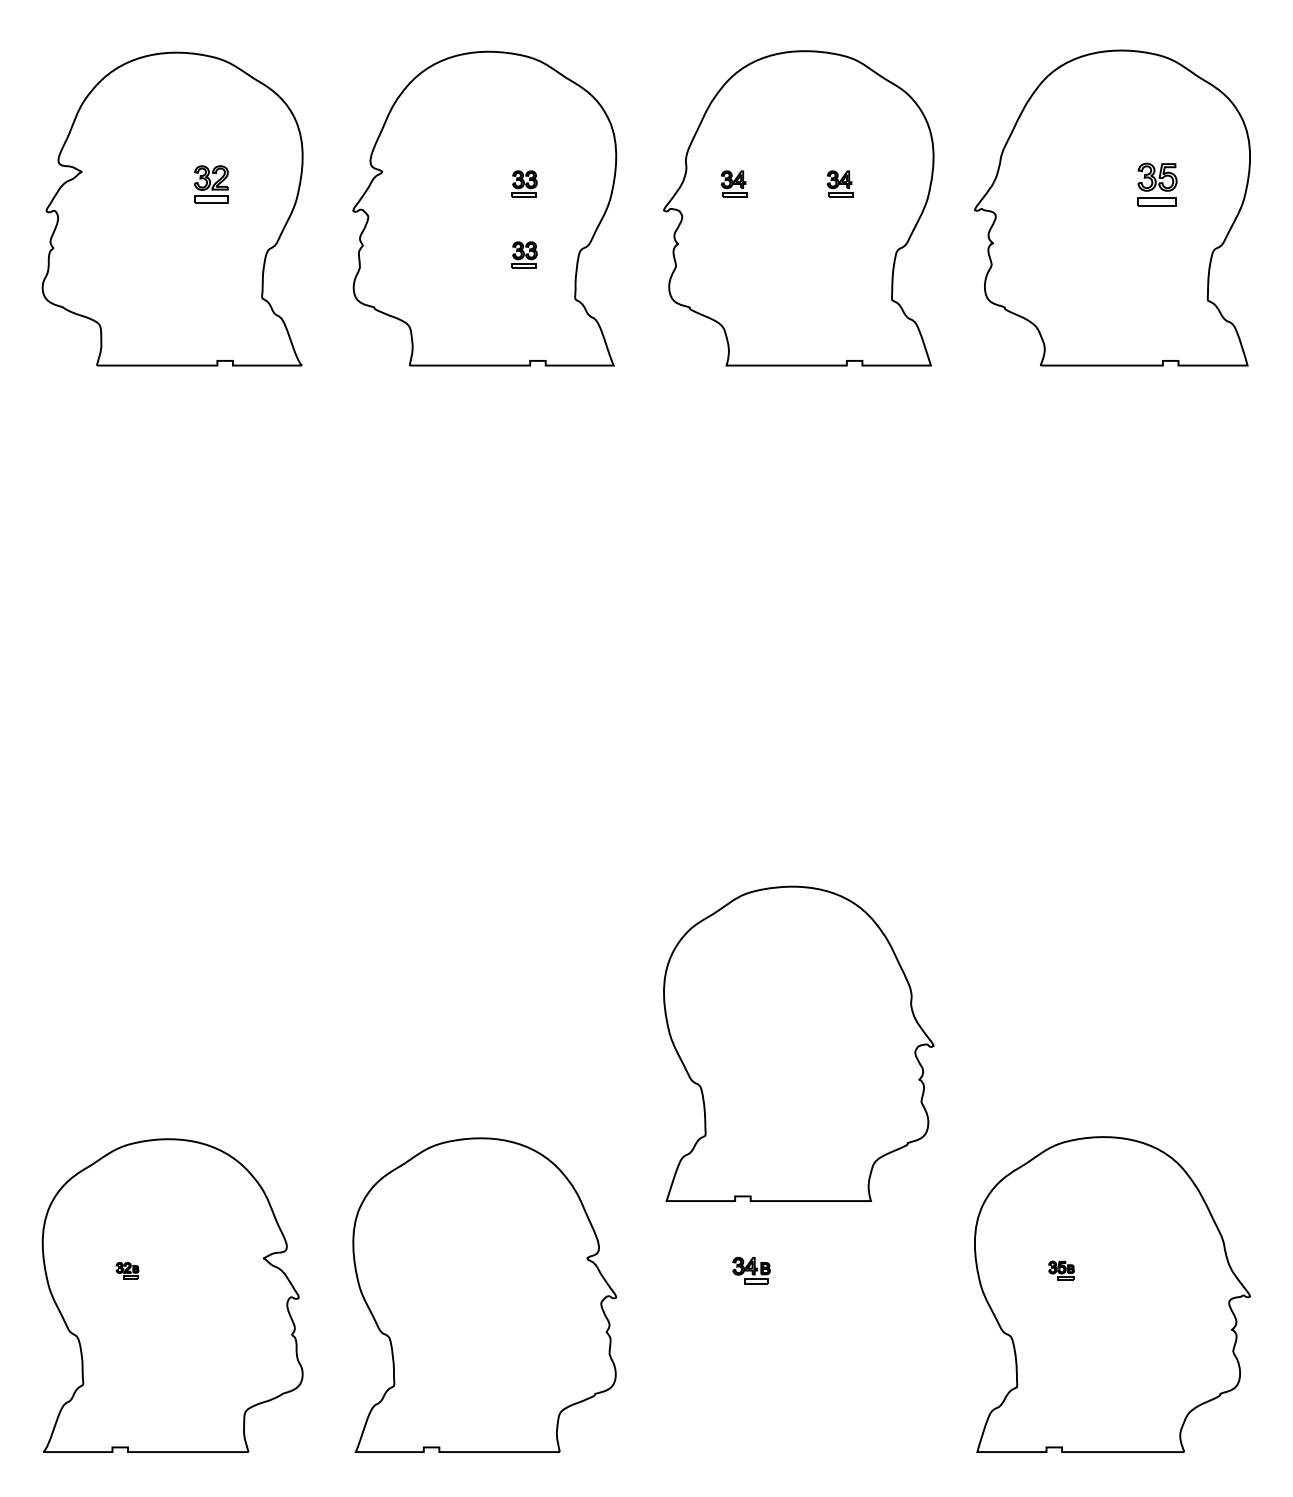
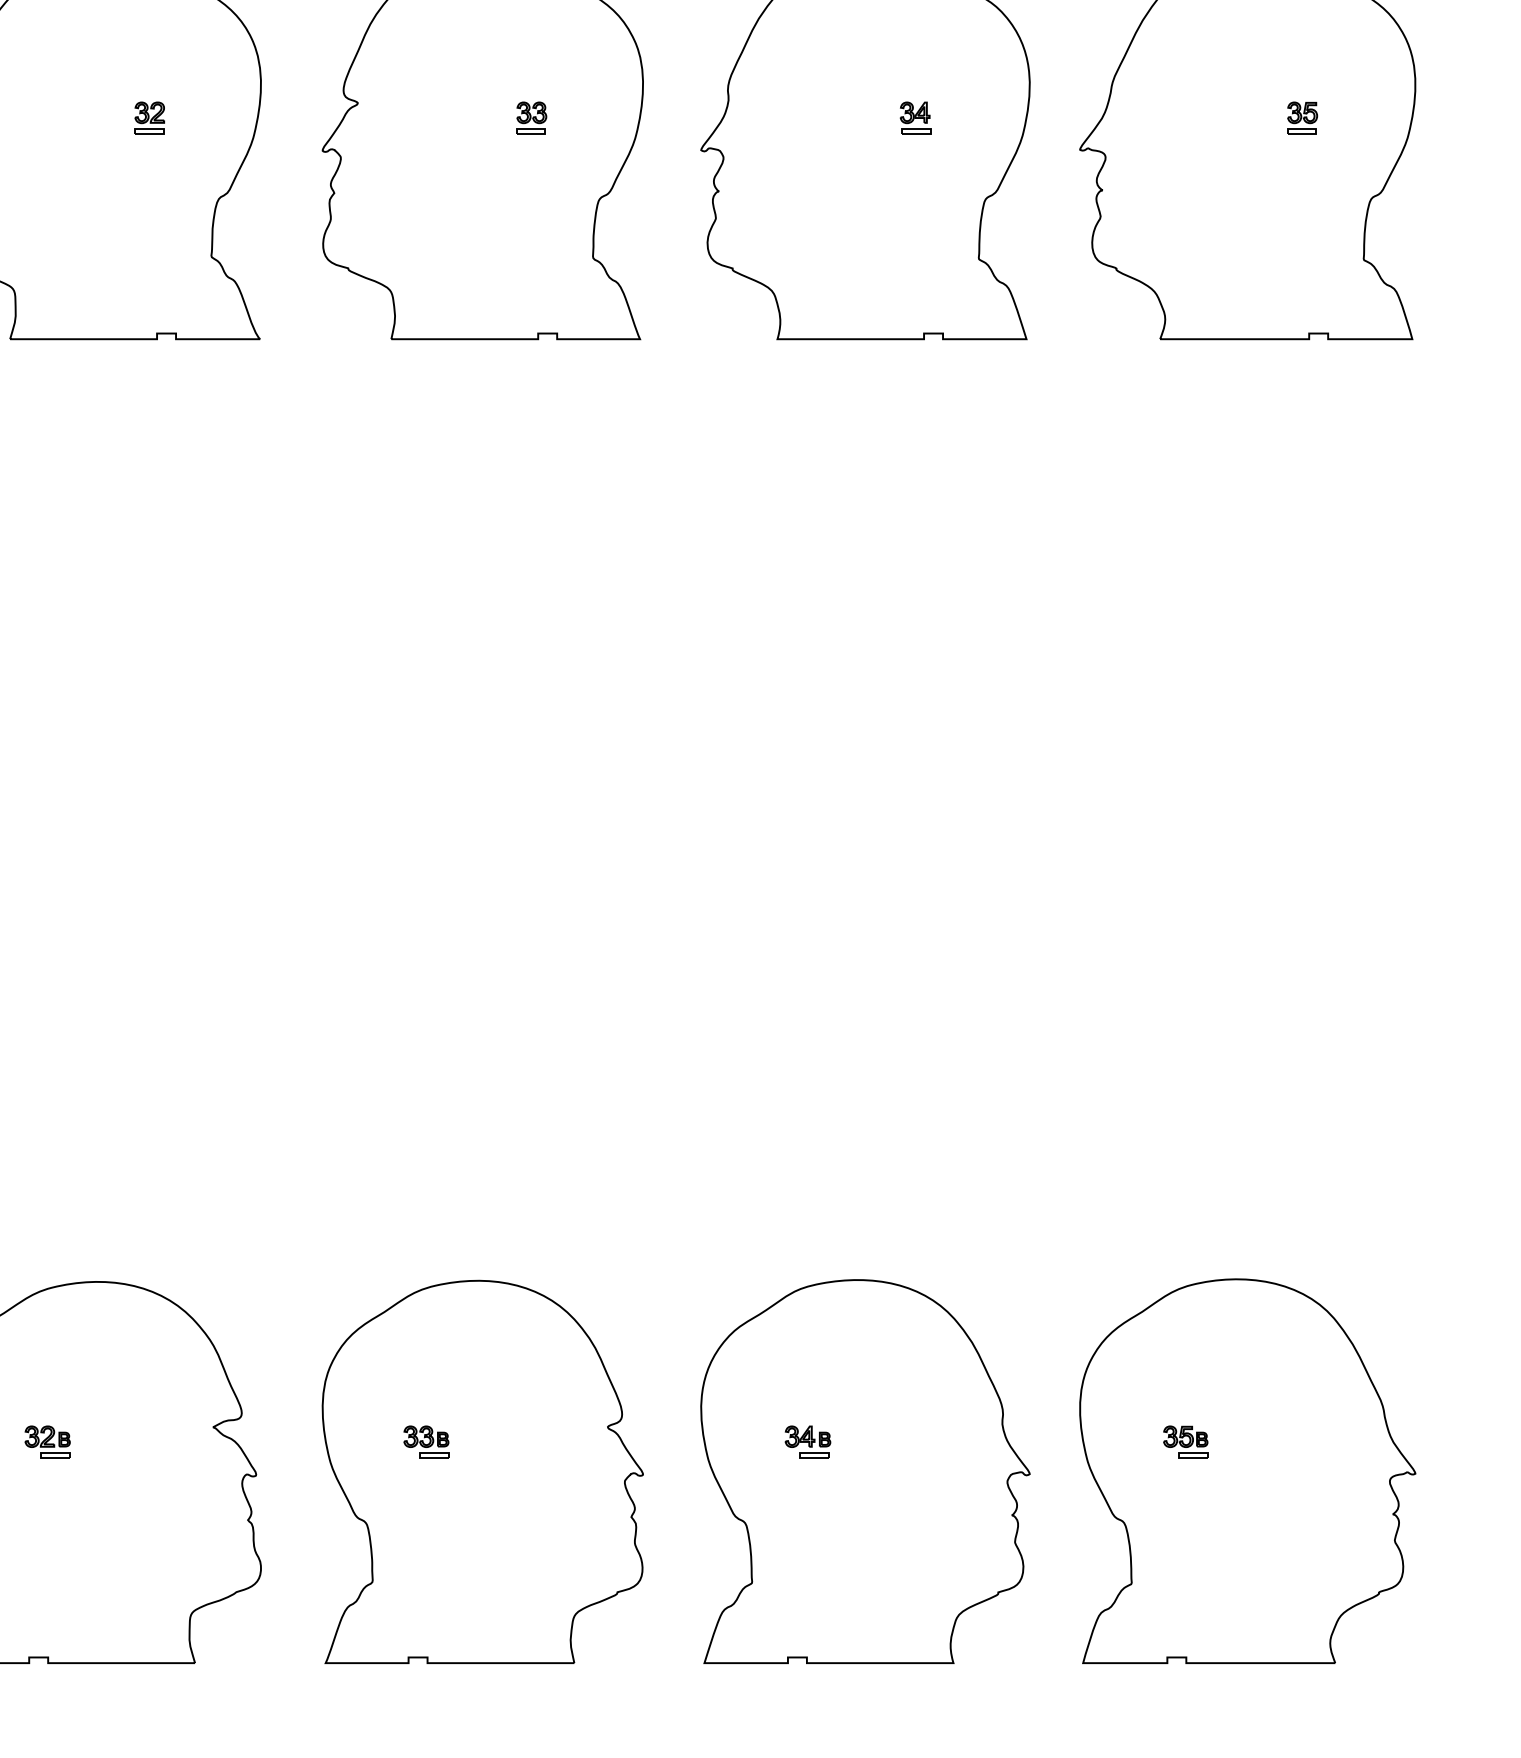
part: (211, 183) -> (149, 117), size x0.71
part: (733, 183) -> (785, 117), removed
part: (1157, 183) -> (1302, 117), size x0.62
part: (524, 254) -> (531, 203), removed
part: (798, 1043) -> (865, 1471), moved
part: (127, 1270) -> (47, 1441), size x1.67
part: (438, 1270) -> (426, 1441), added
part: (1061, 1270) -> (1185, 1441), size x1.43

